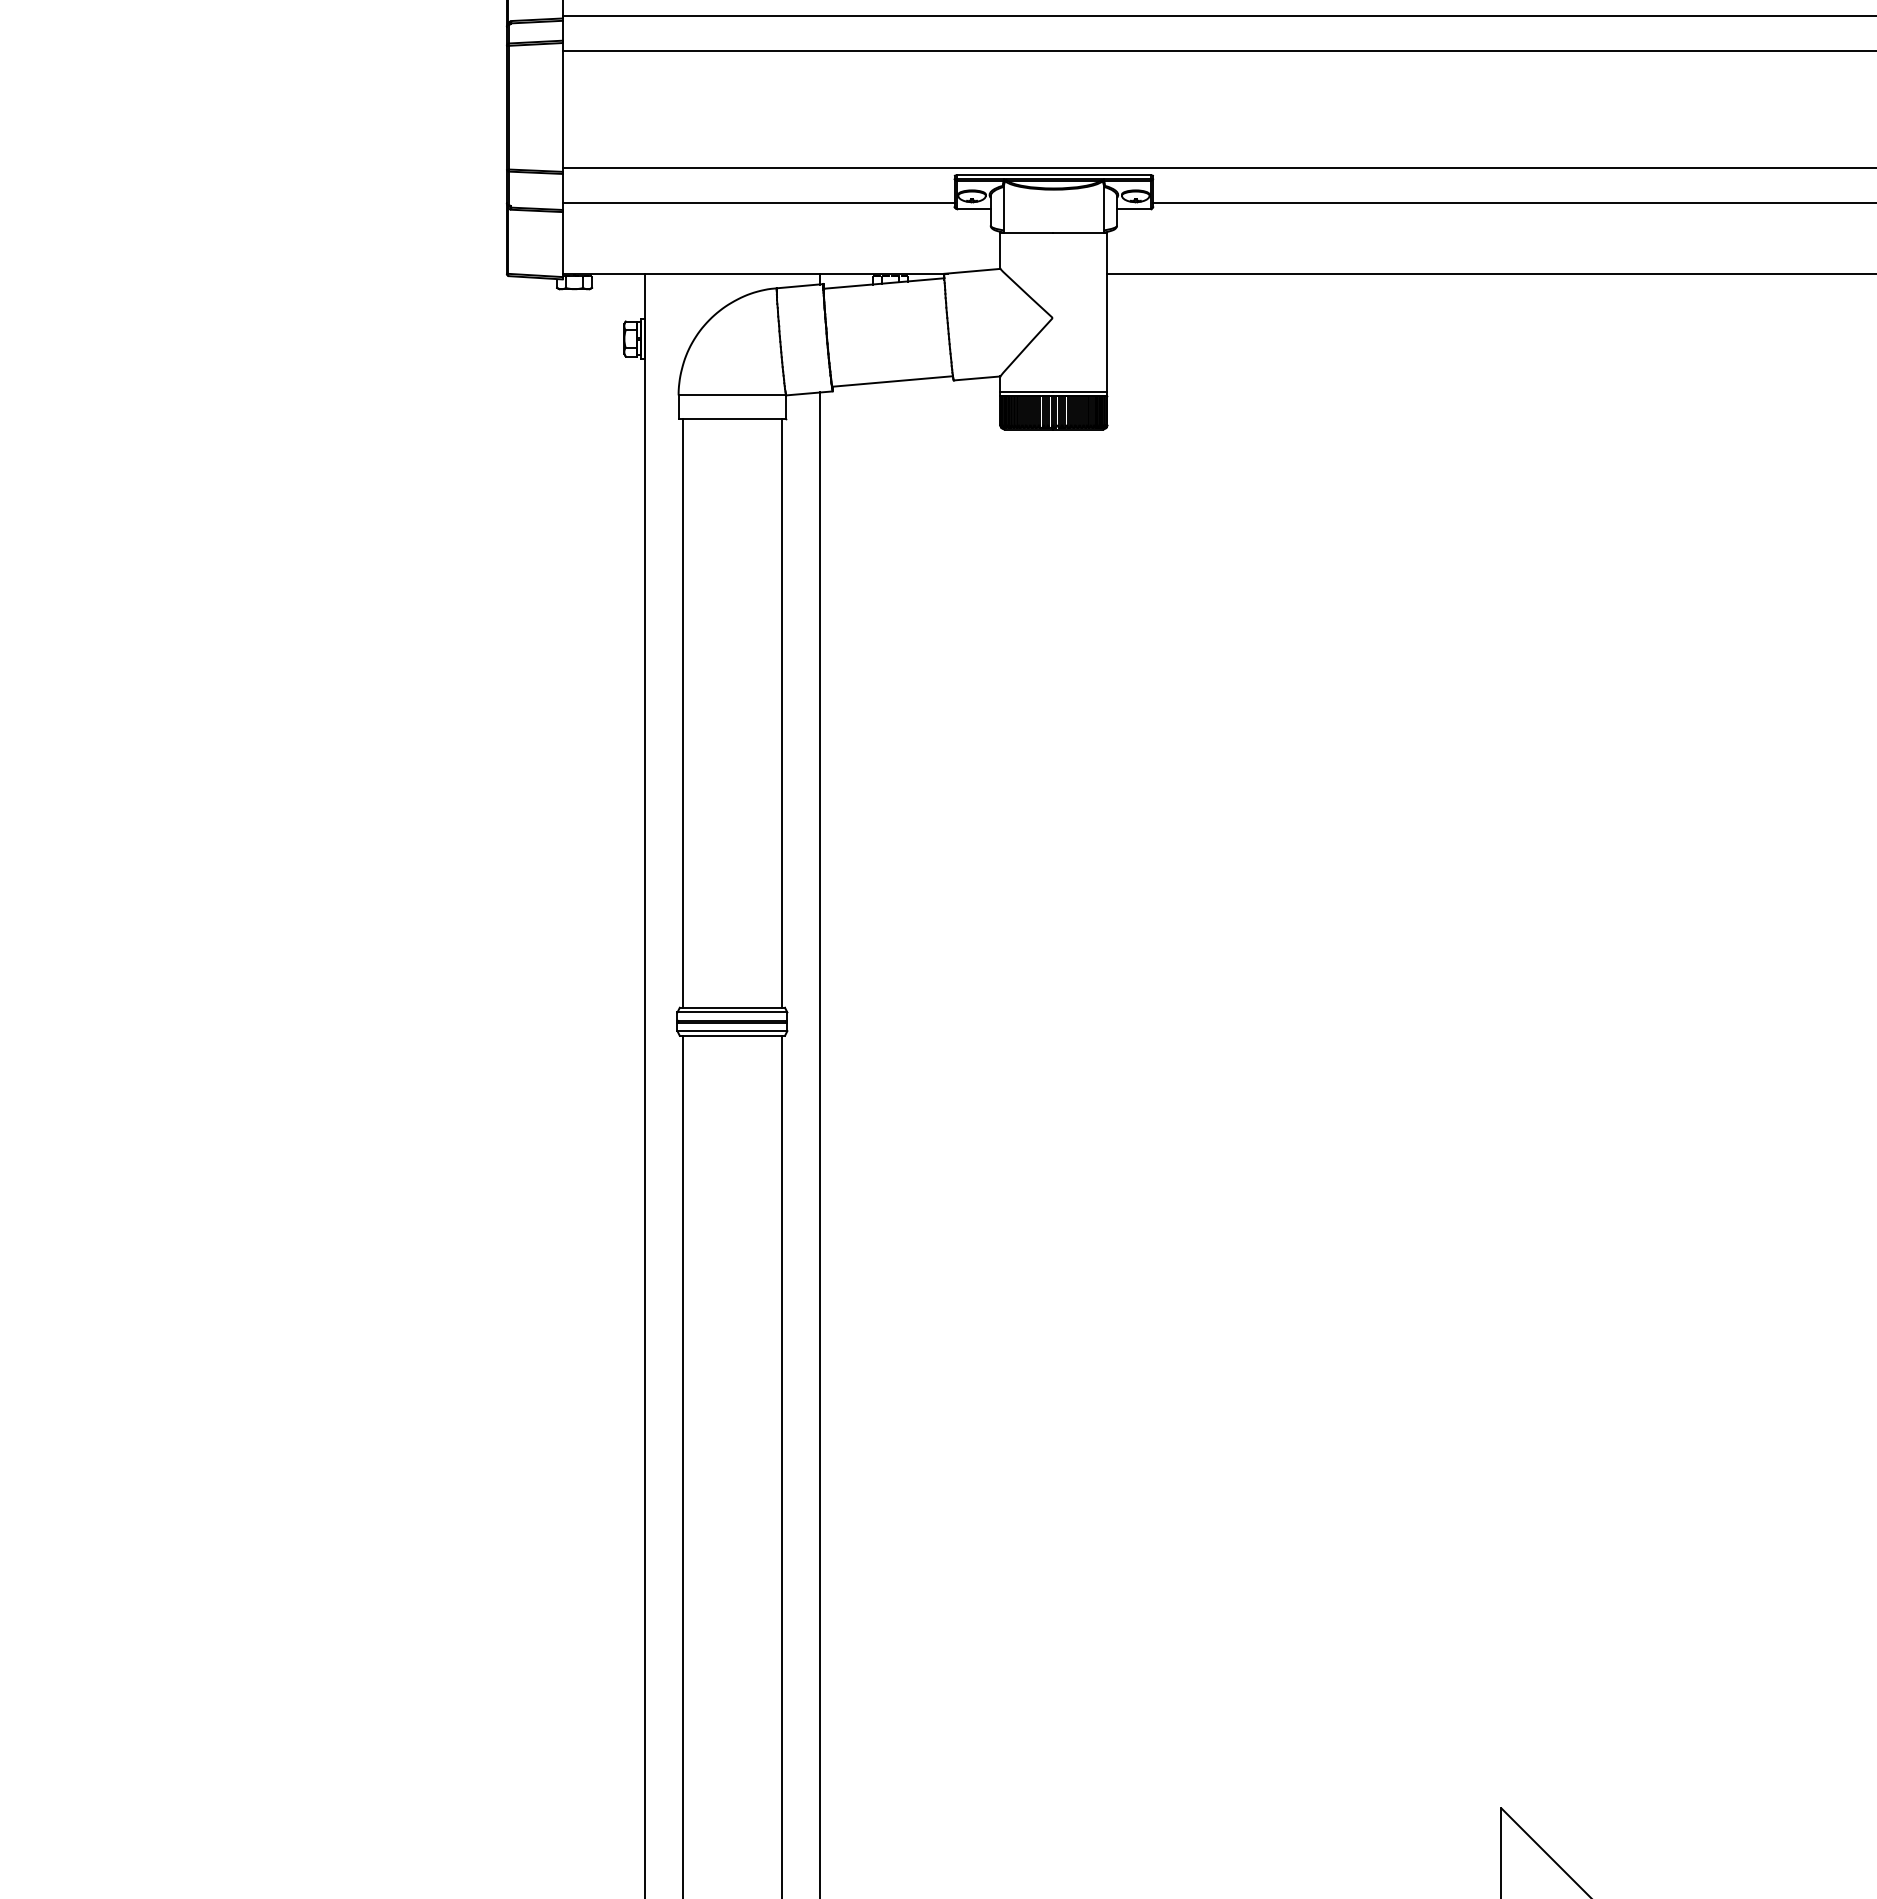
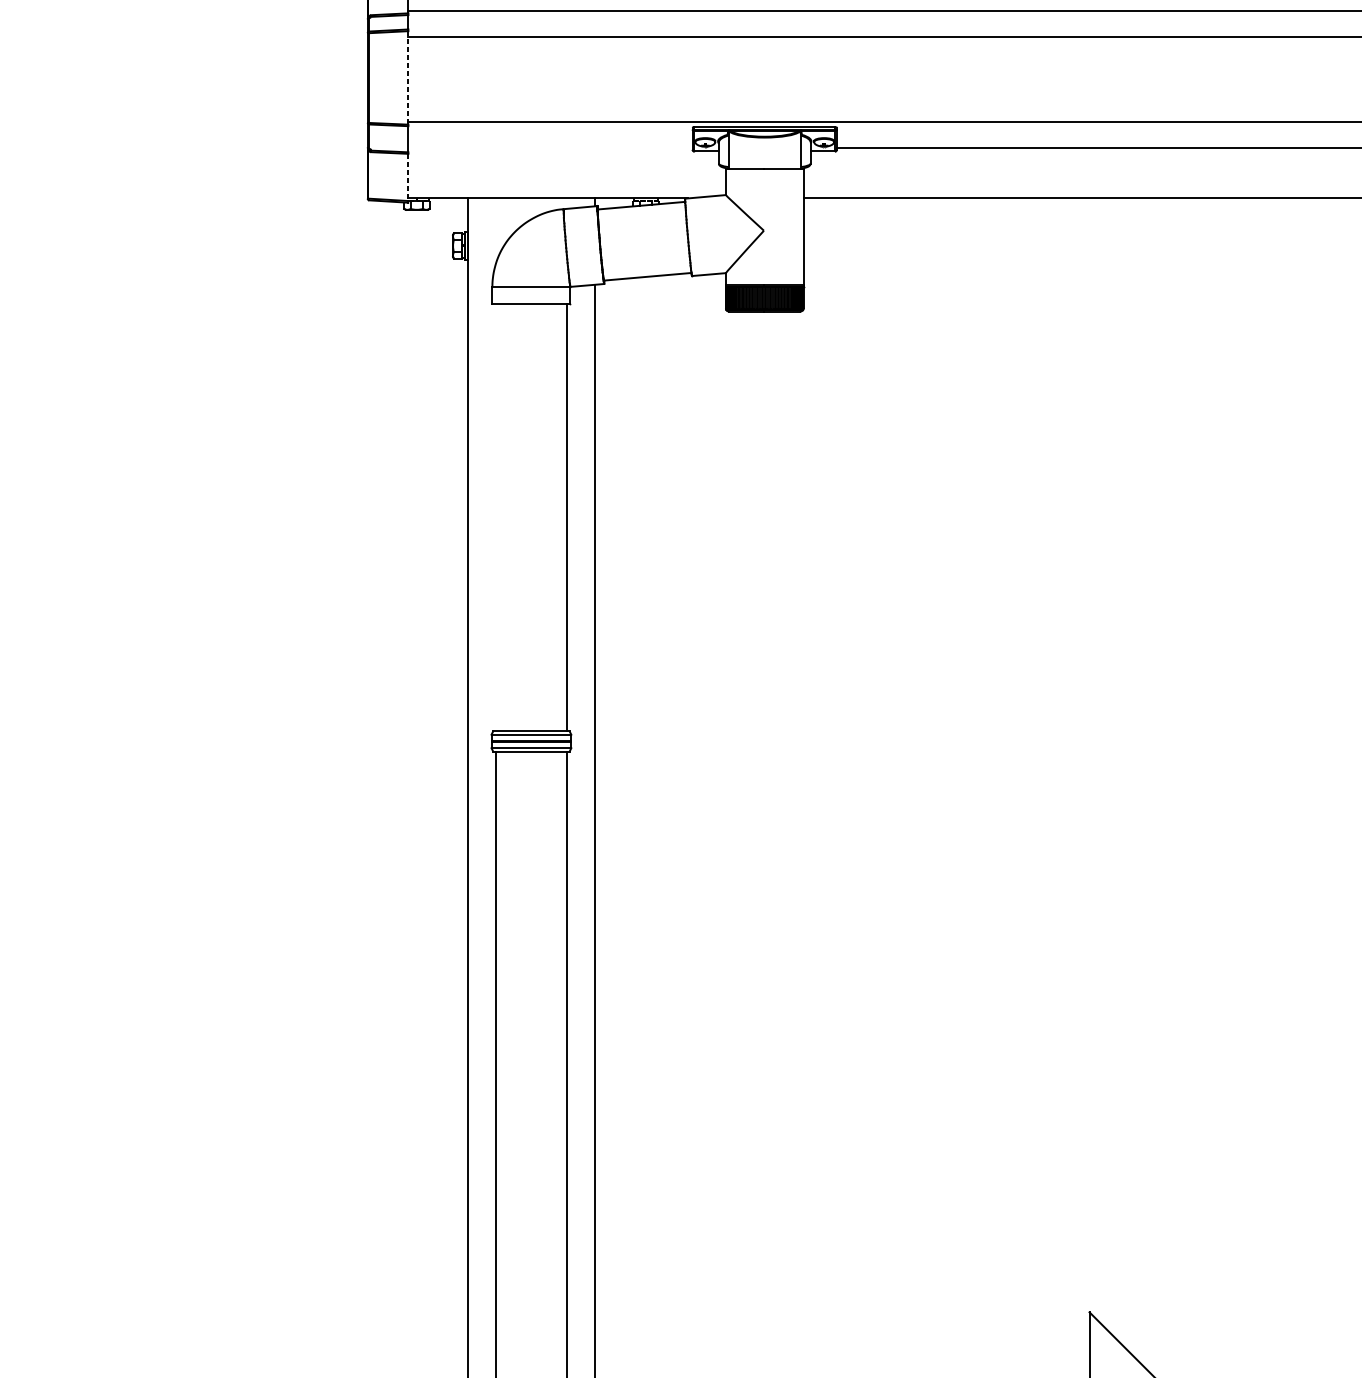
line: (562, 107) -> (408, 77), solid -> dashed
line: (758, 203) -> (550, 147), removed
line: (562, 244) -> (408, 177), solid -> dashed
line: (683, 712) -> (495, 517), removed

